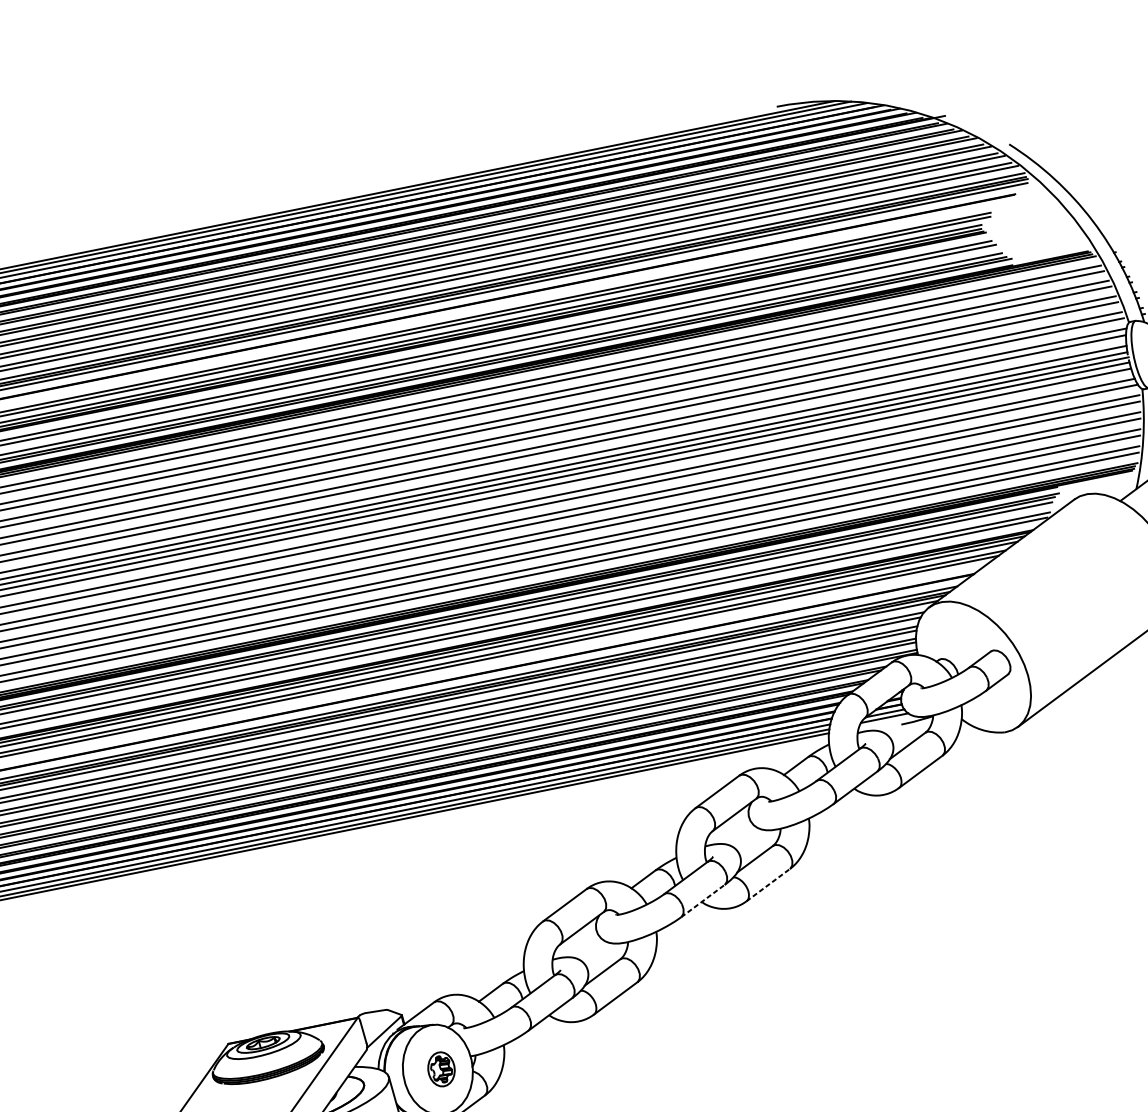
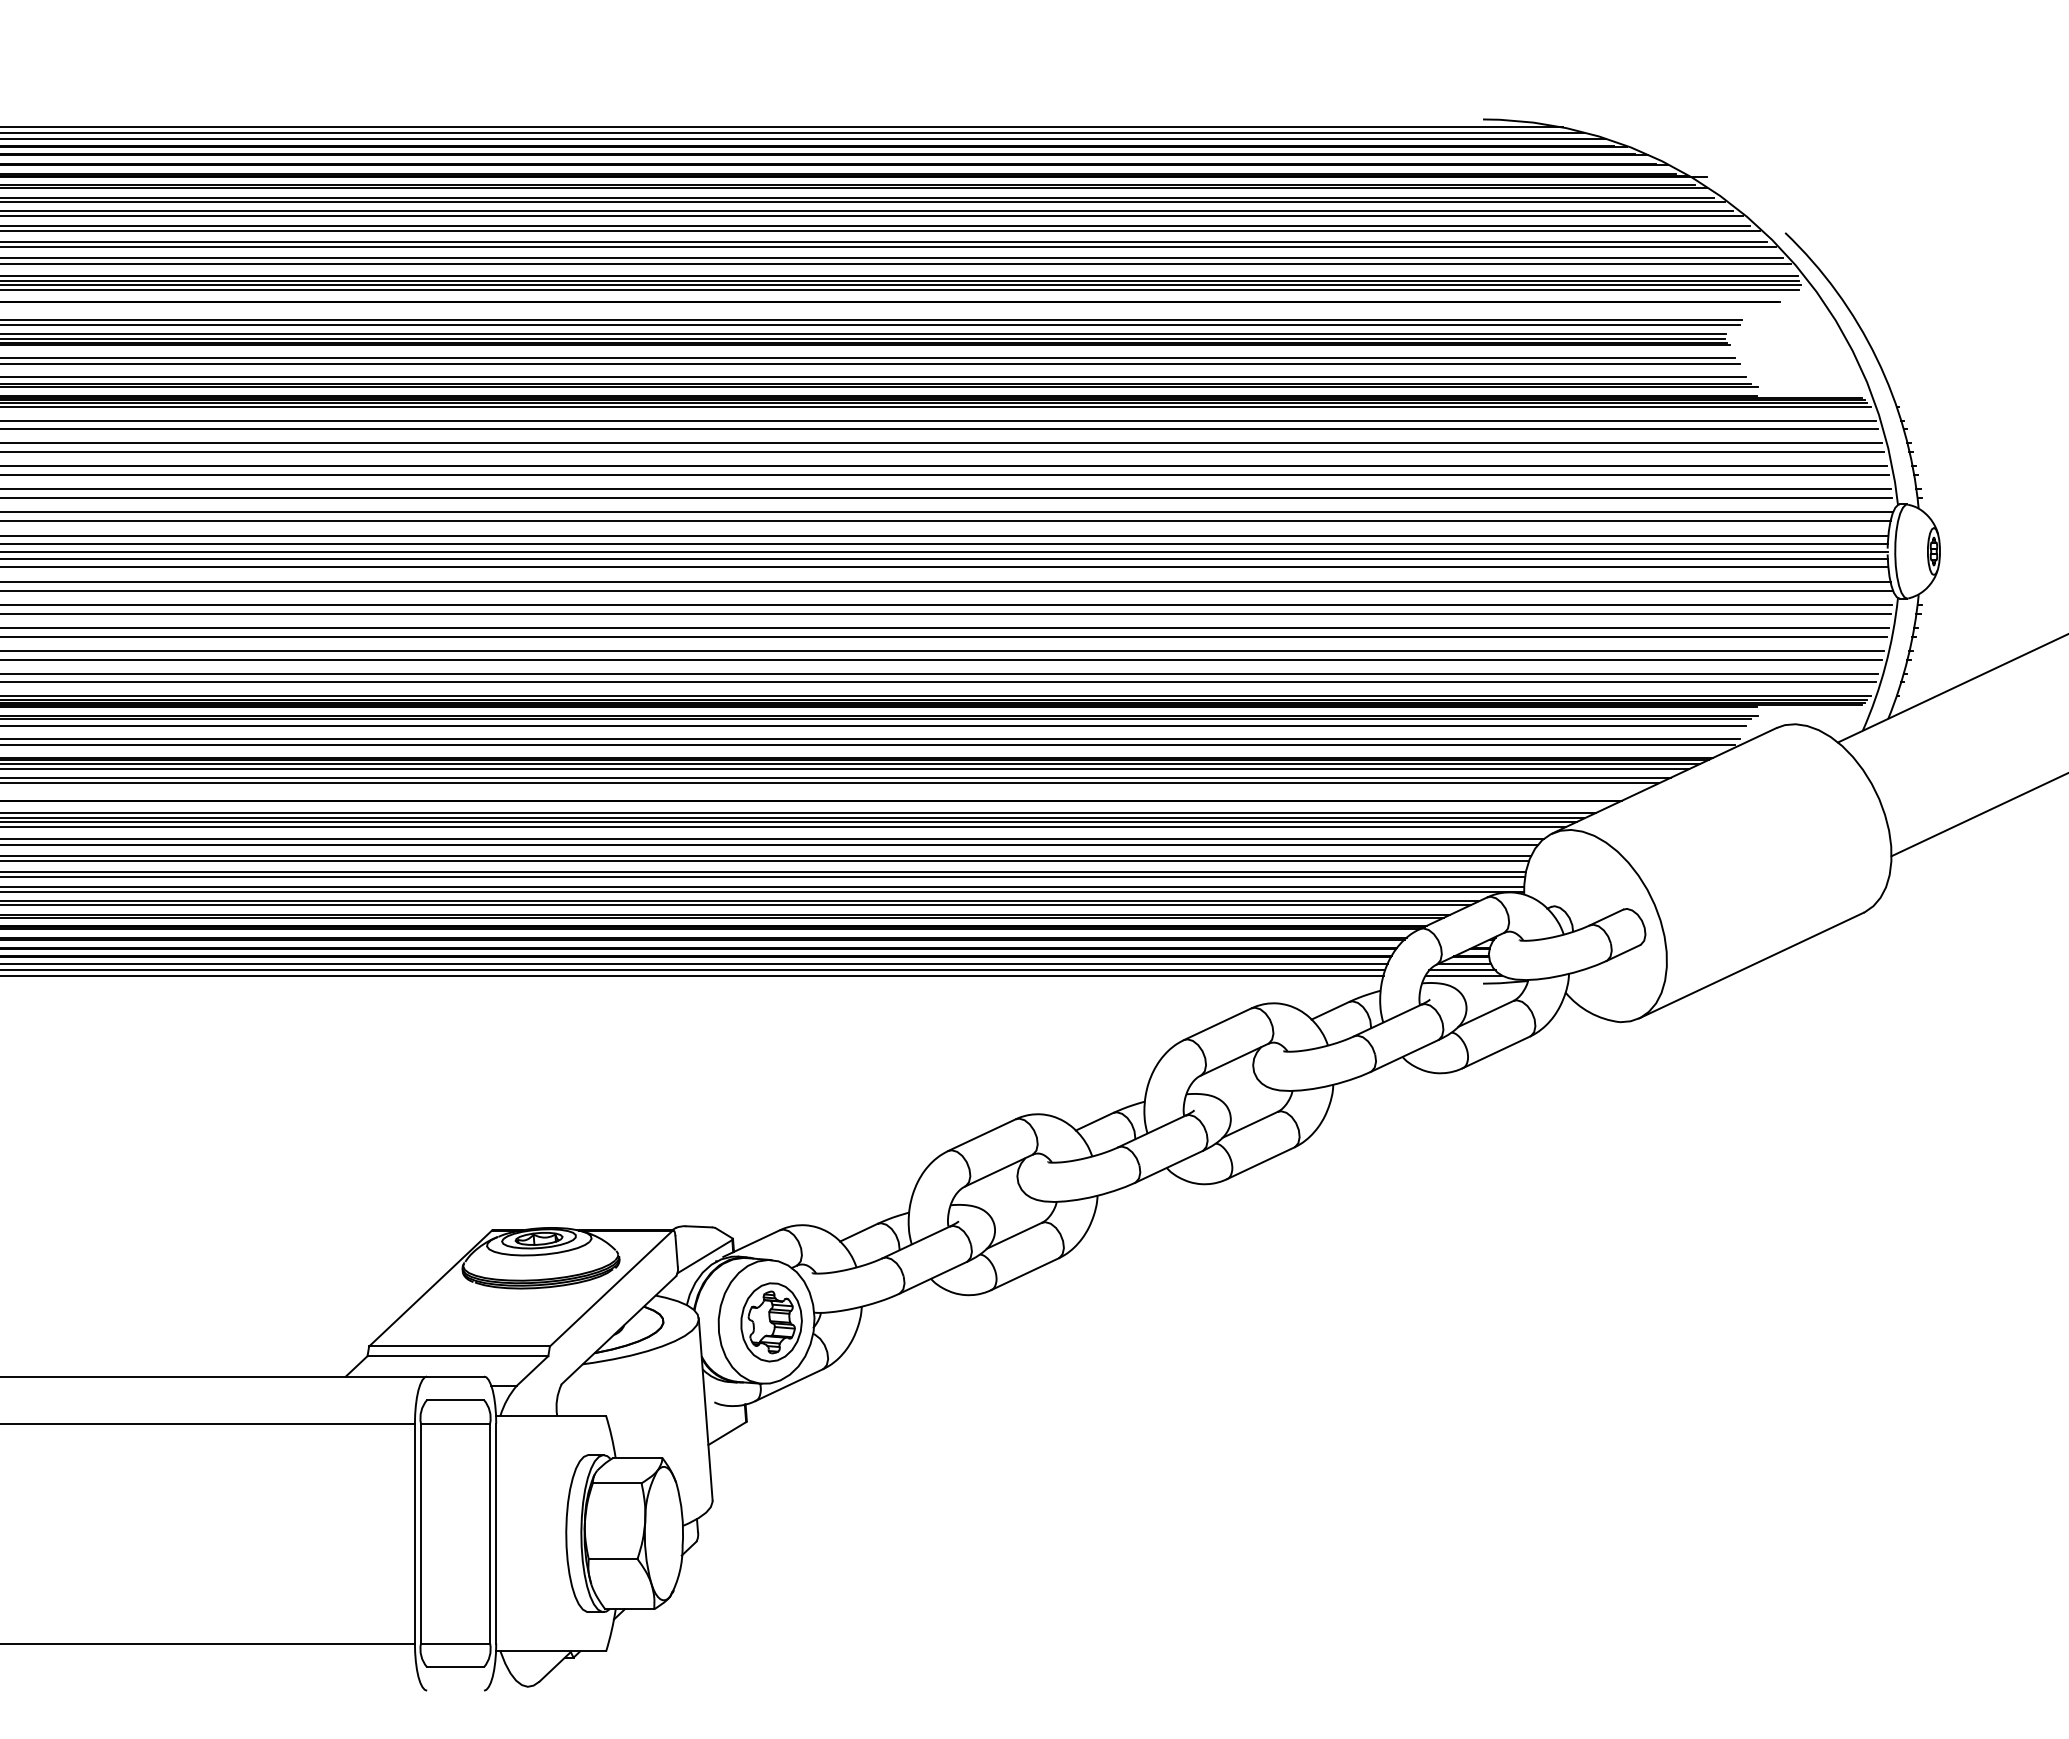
line: (886, 721) -> (1463, 975), added
line: (768, 885) -> (1261, 1163), dashed -> solid
line: (703, 900) -> (1169, 1166), dashed -> solid
part: (441, 1069) -> (771, 1322), size x1.67

